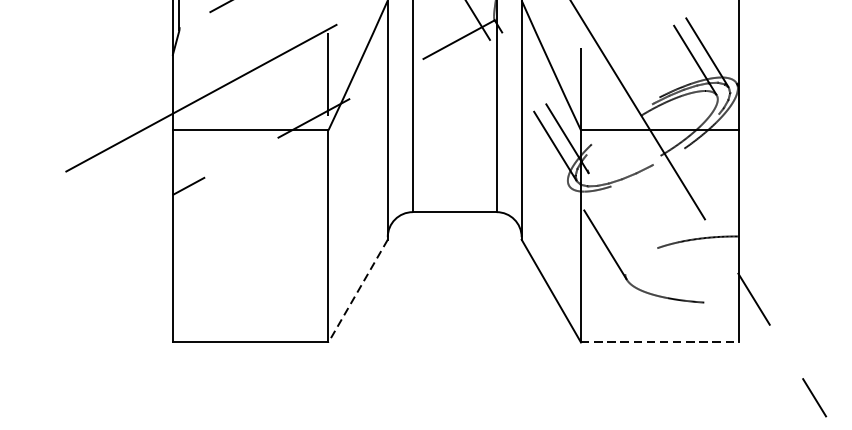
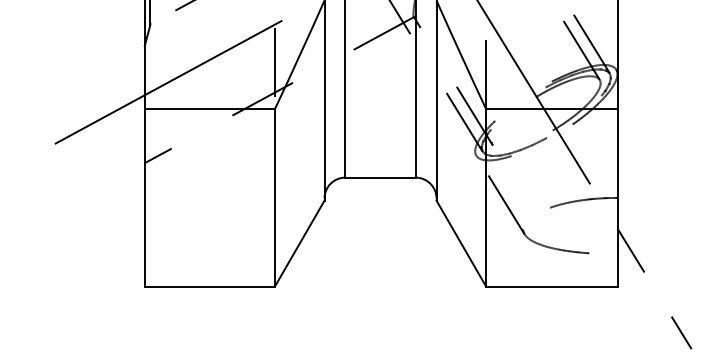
line: (357, 290) -> (299, 243), dashed -> solid
line: (660, 342) -> (552, 286), dashed -> solid

